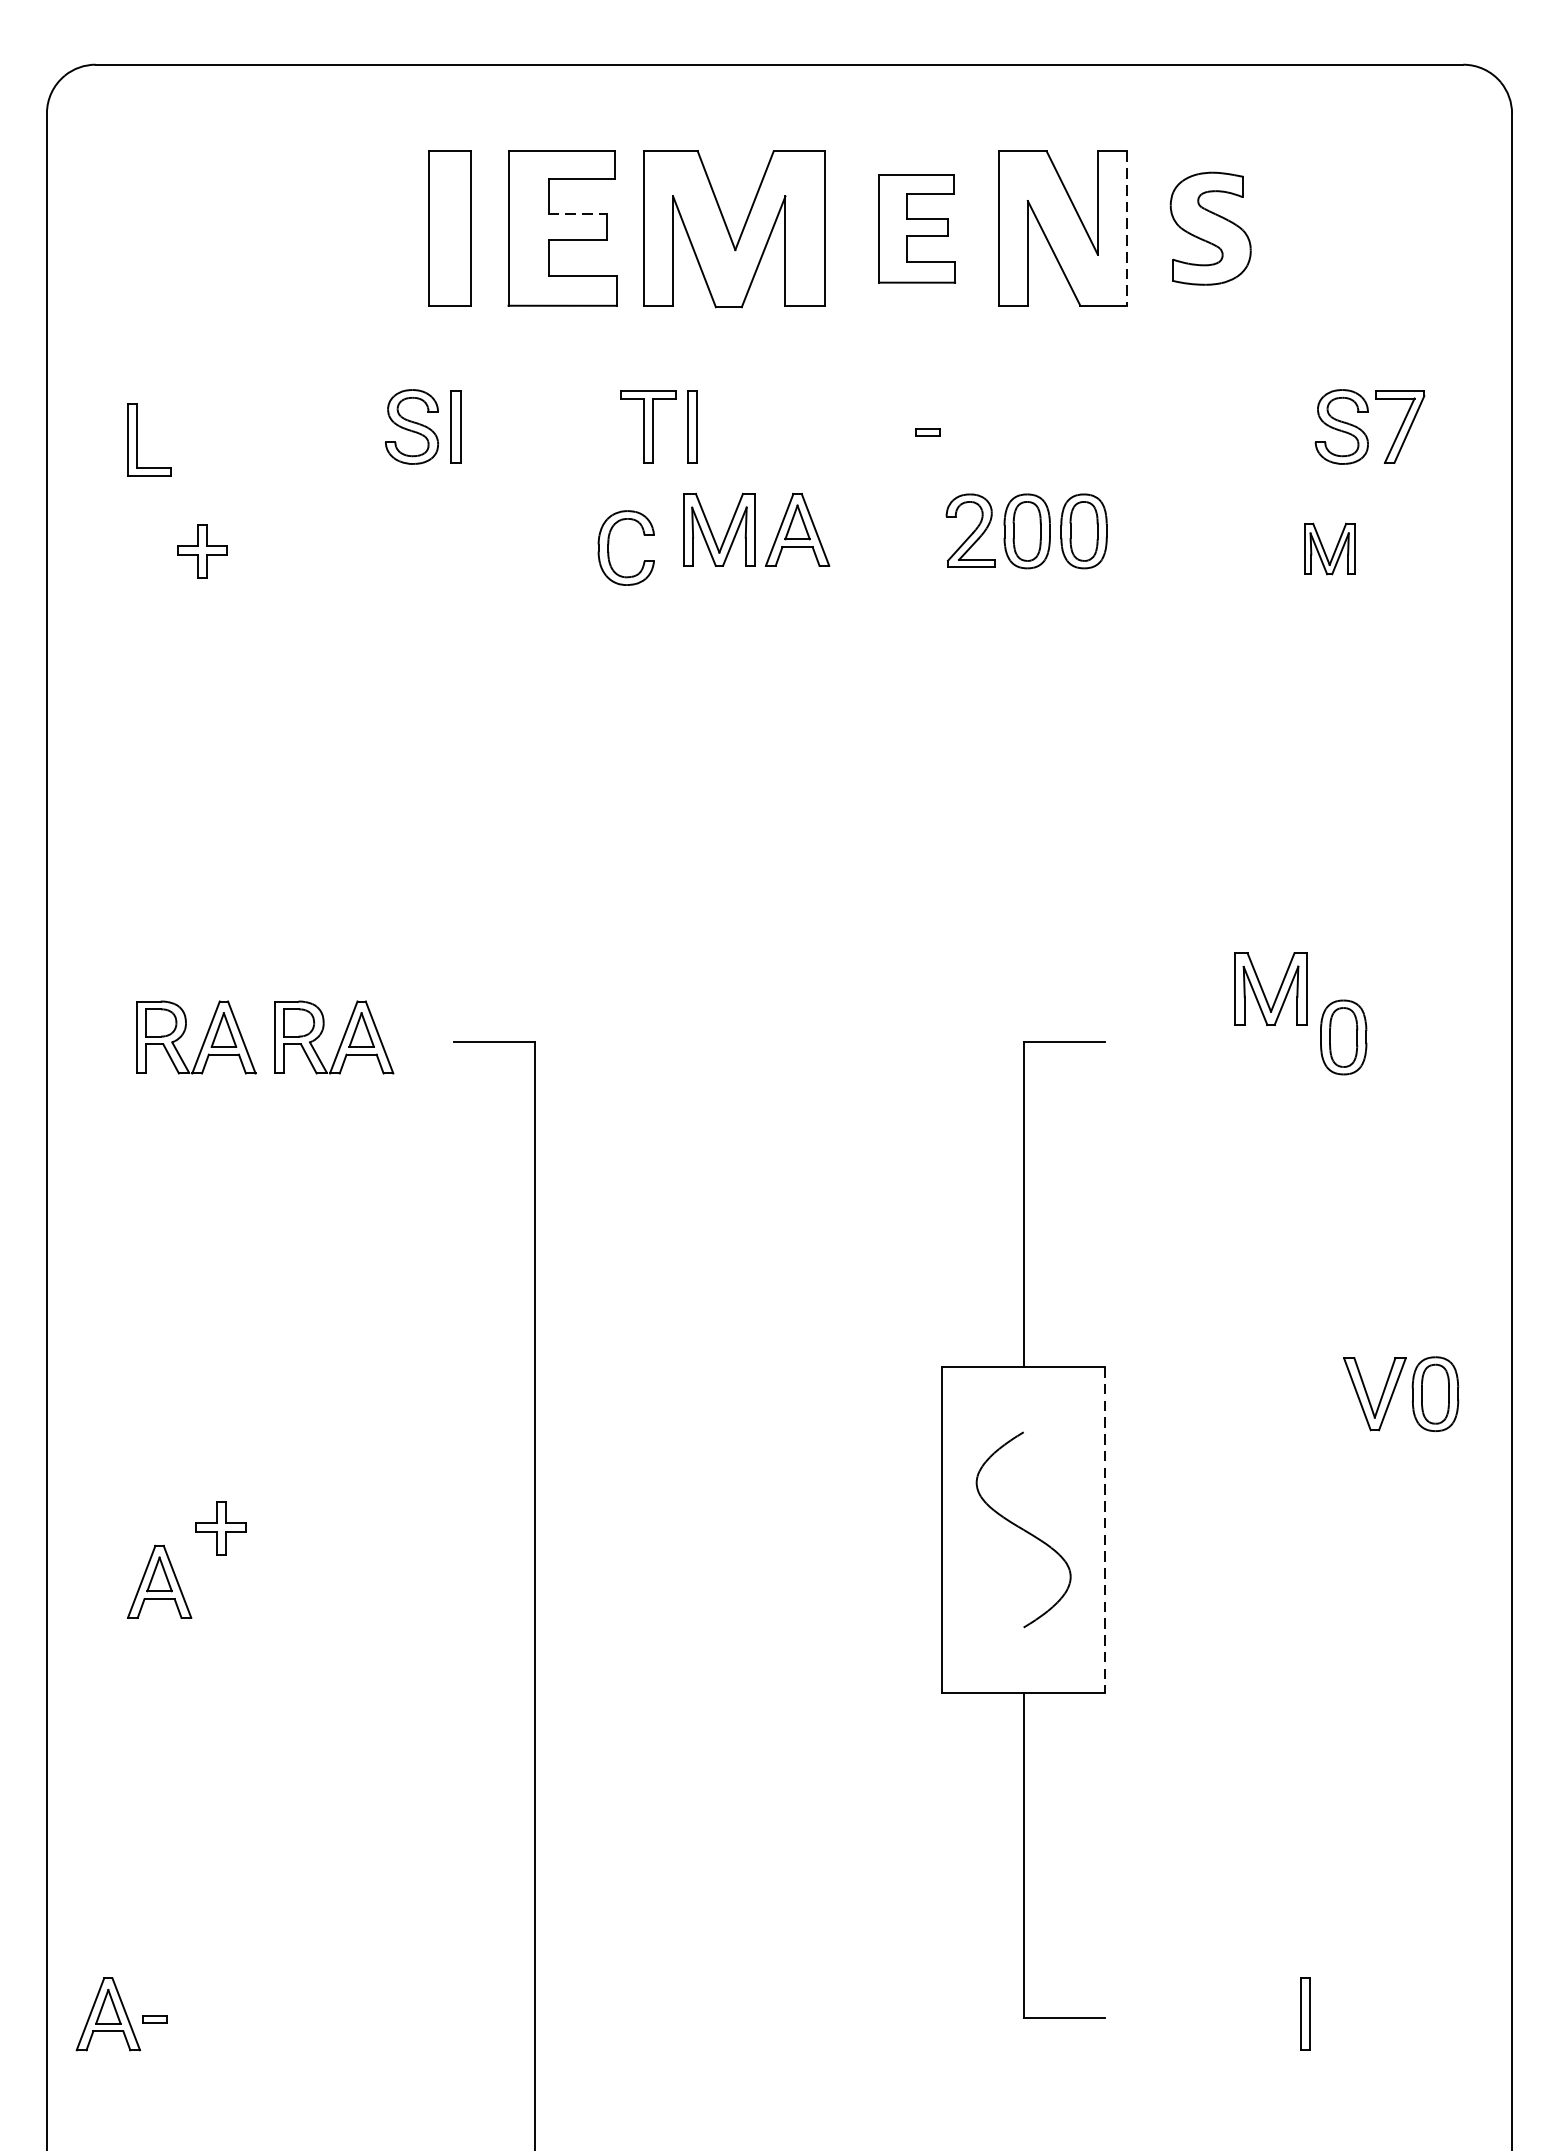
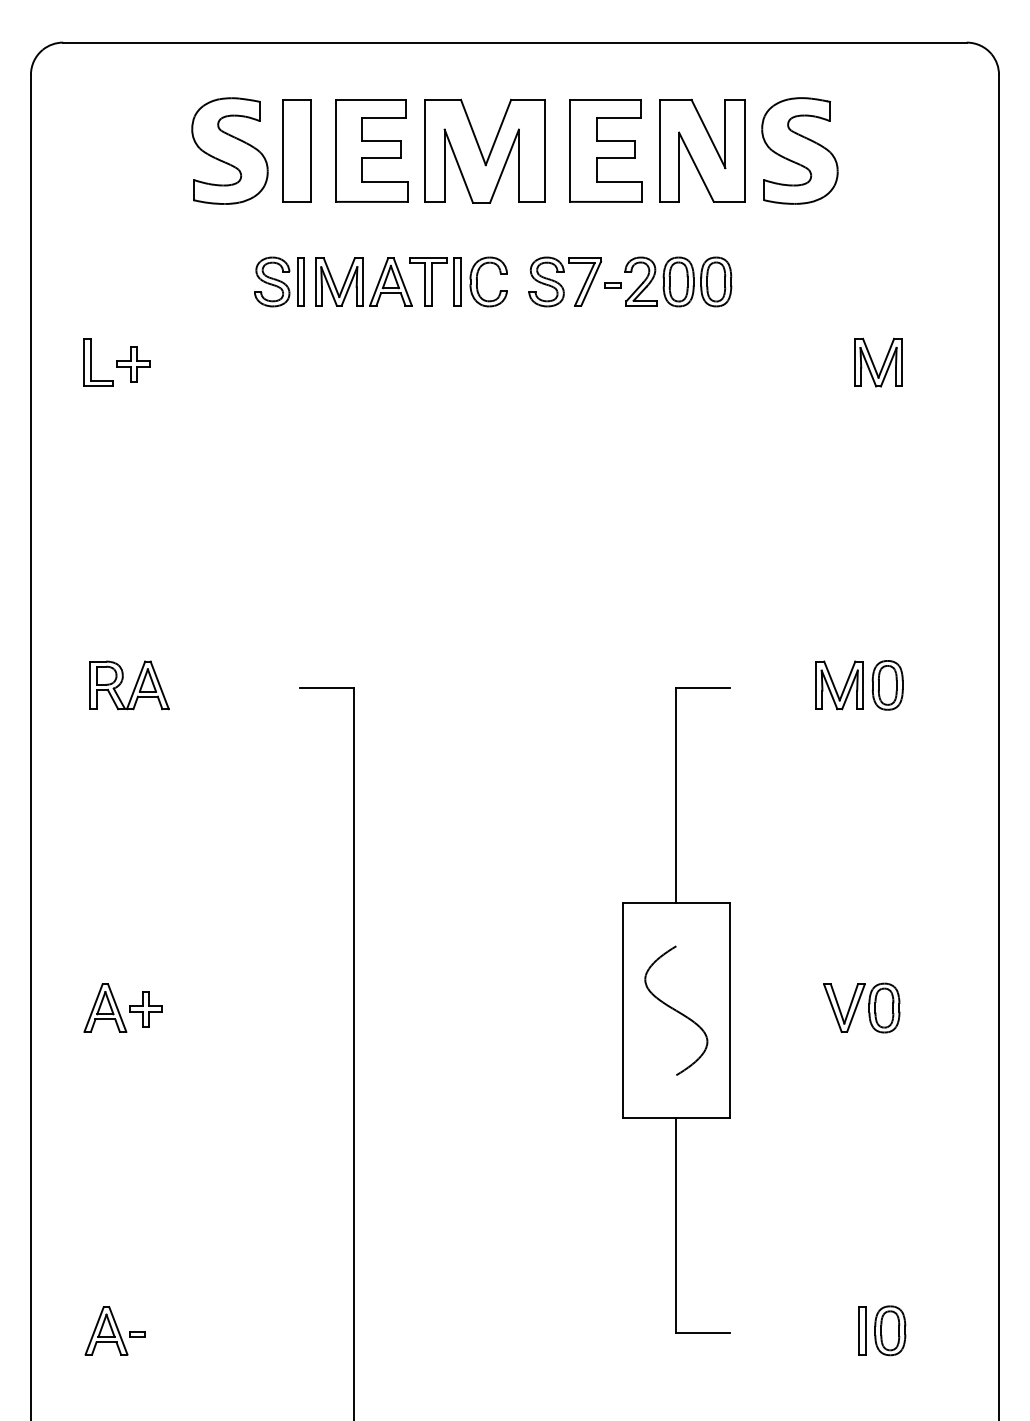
line: (578, 214) -> (382, 141), dashed -> solid
part: (347, 227) -> (229, 150), added
part: (916, 227) -> (605, 150), size x1.43
line: (1126, 227) -> (744, 150), dashed -> solid
part: (1210, 227) -> (799, 150), size x1.43
part: (1370, 426) -> (565, 281), moved
part: (138, 439) -> (91, 362), moved
part: (756, 529) -> (363, 281), moved
part: (1026, 530) -> (678, 281), moved
part: (609, 547) -> (477, 281), moved
part: (1329, 548) -> (878, 362), size x1.43
part: (1270, 989) -> (839, 685), moved
part: (333, 1037) -> (220, 685), removed
part: (1400, 1393) -> (861, 1007), moved
line: (1105, 1529) -> (730, 1010), dashed -> solid
part: (159, 1580) -> (105, 1007), moved
part: (120, 2013) -> (114, 1330), moved
part: (1347, 2013) -> (890, 1330), added

